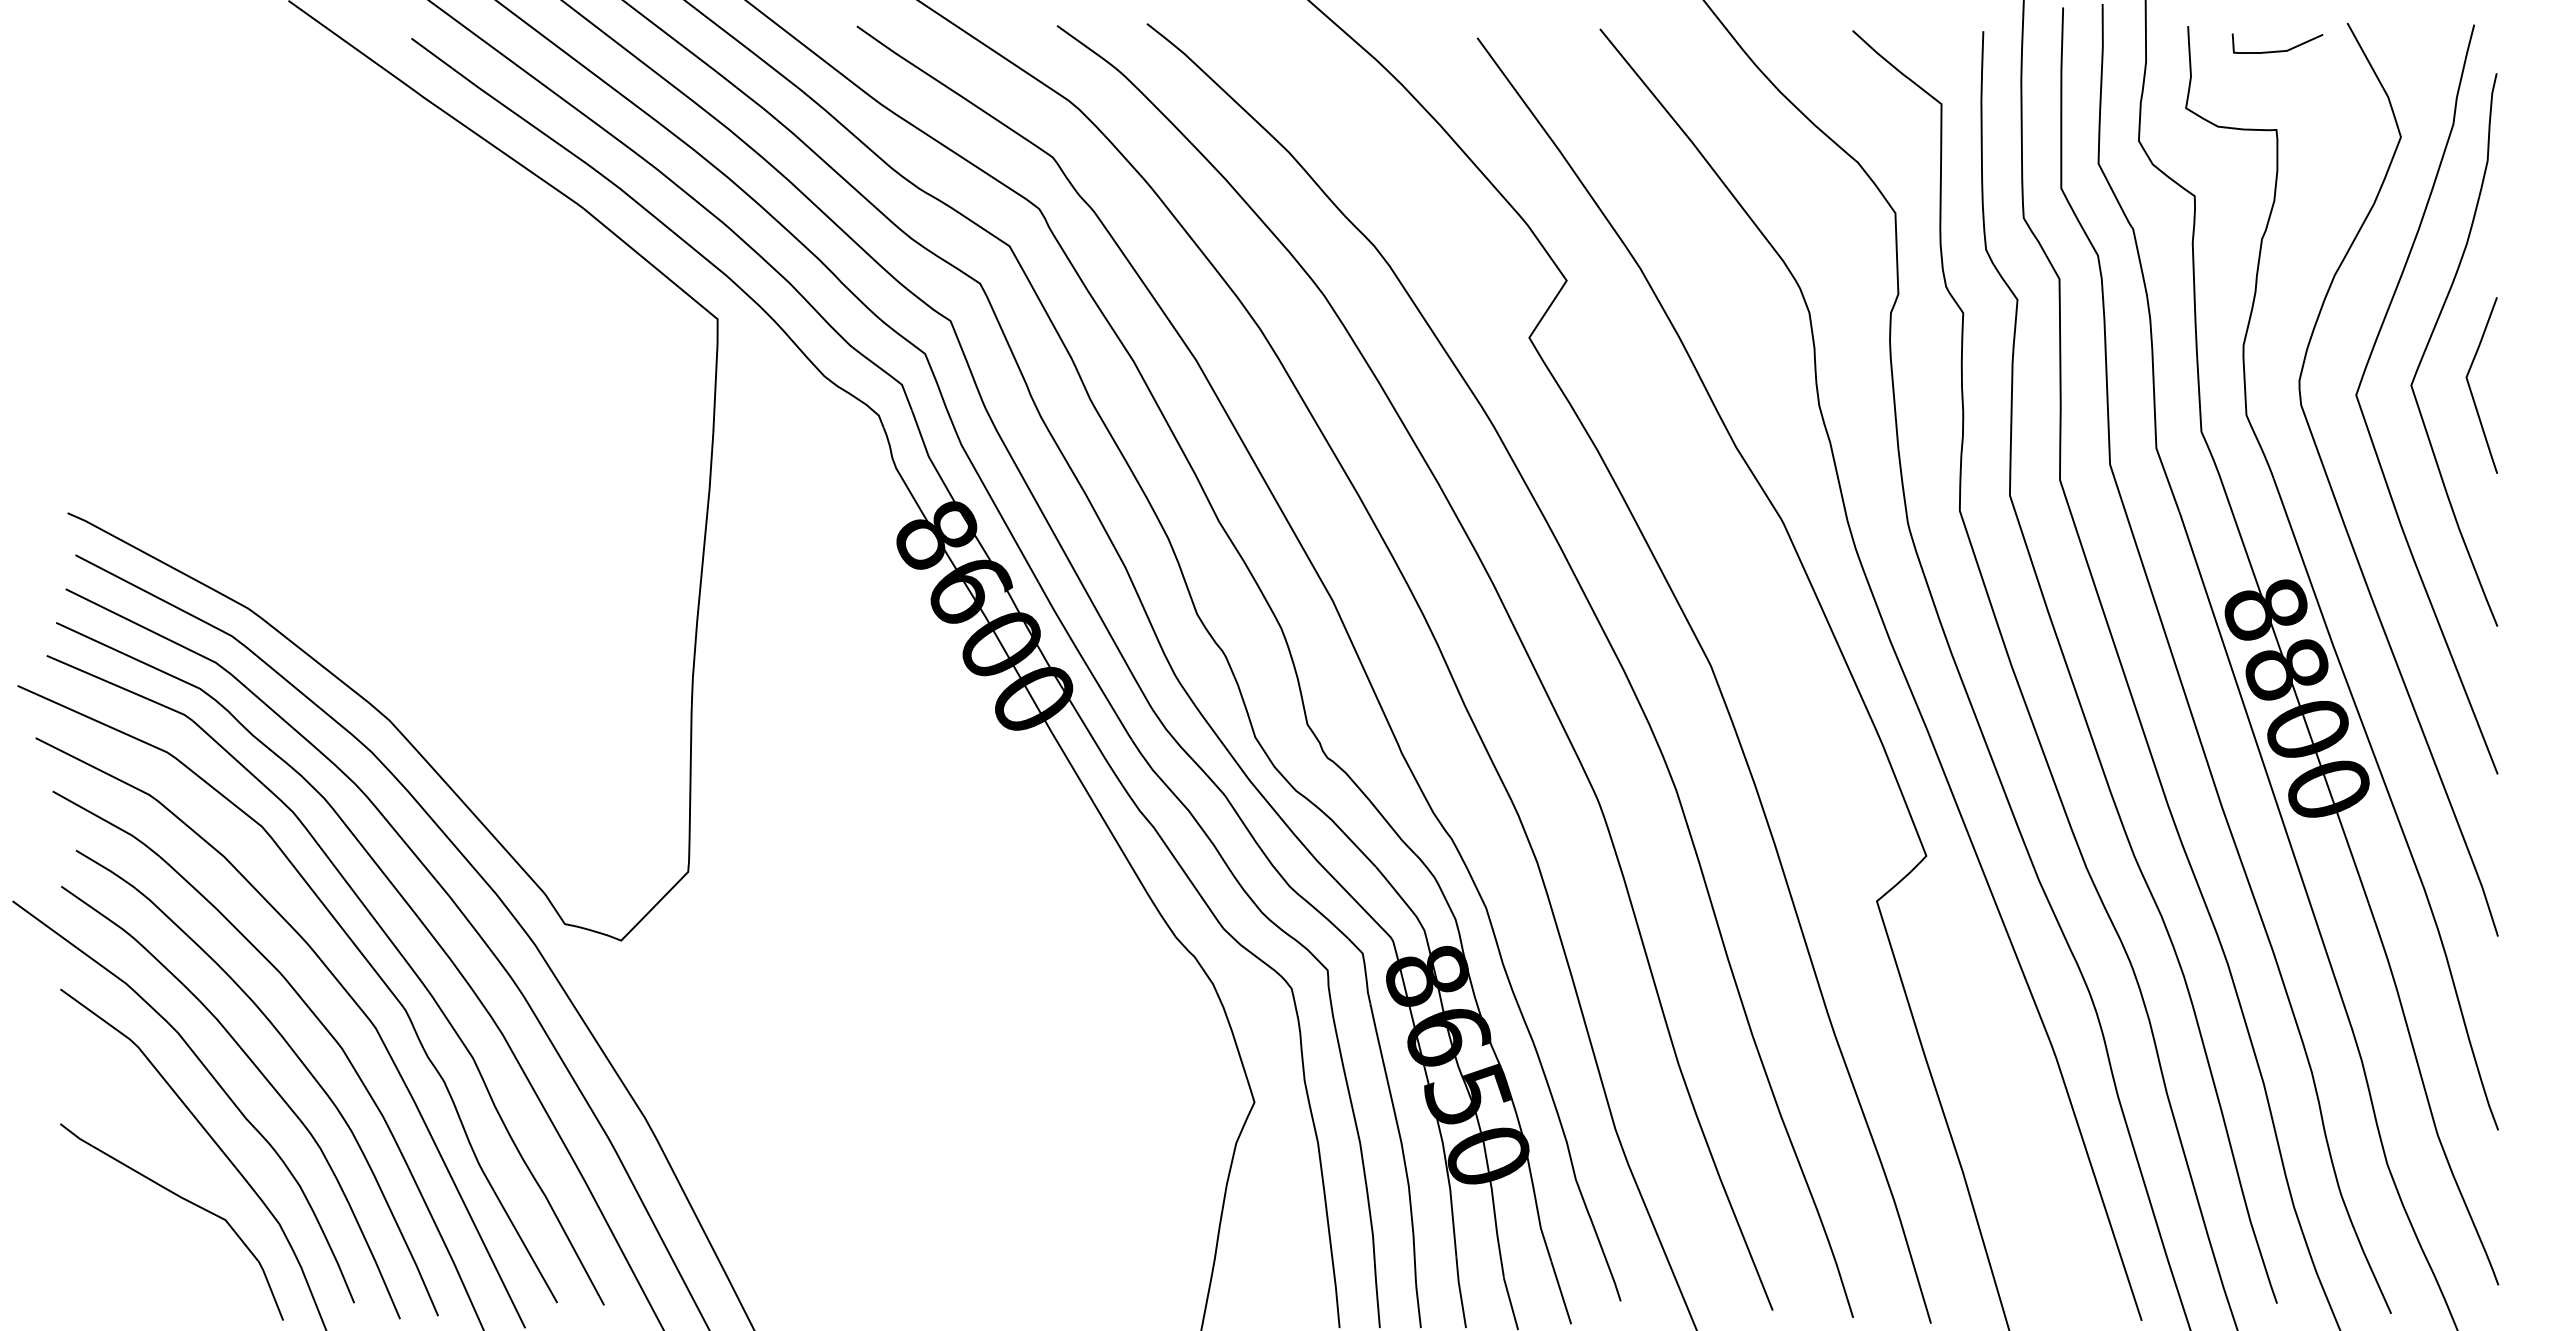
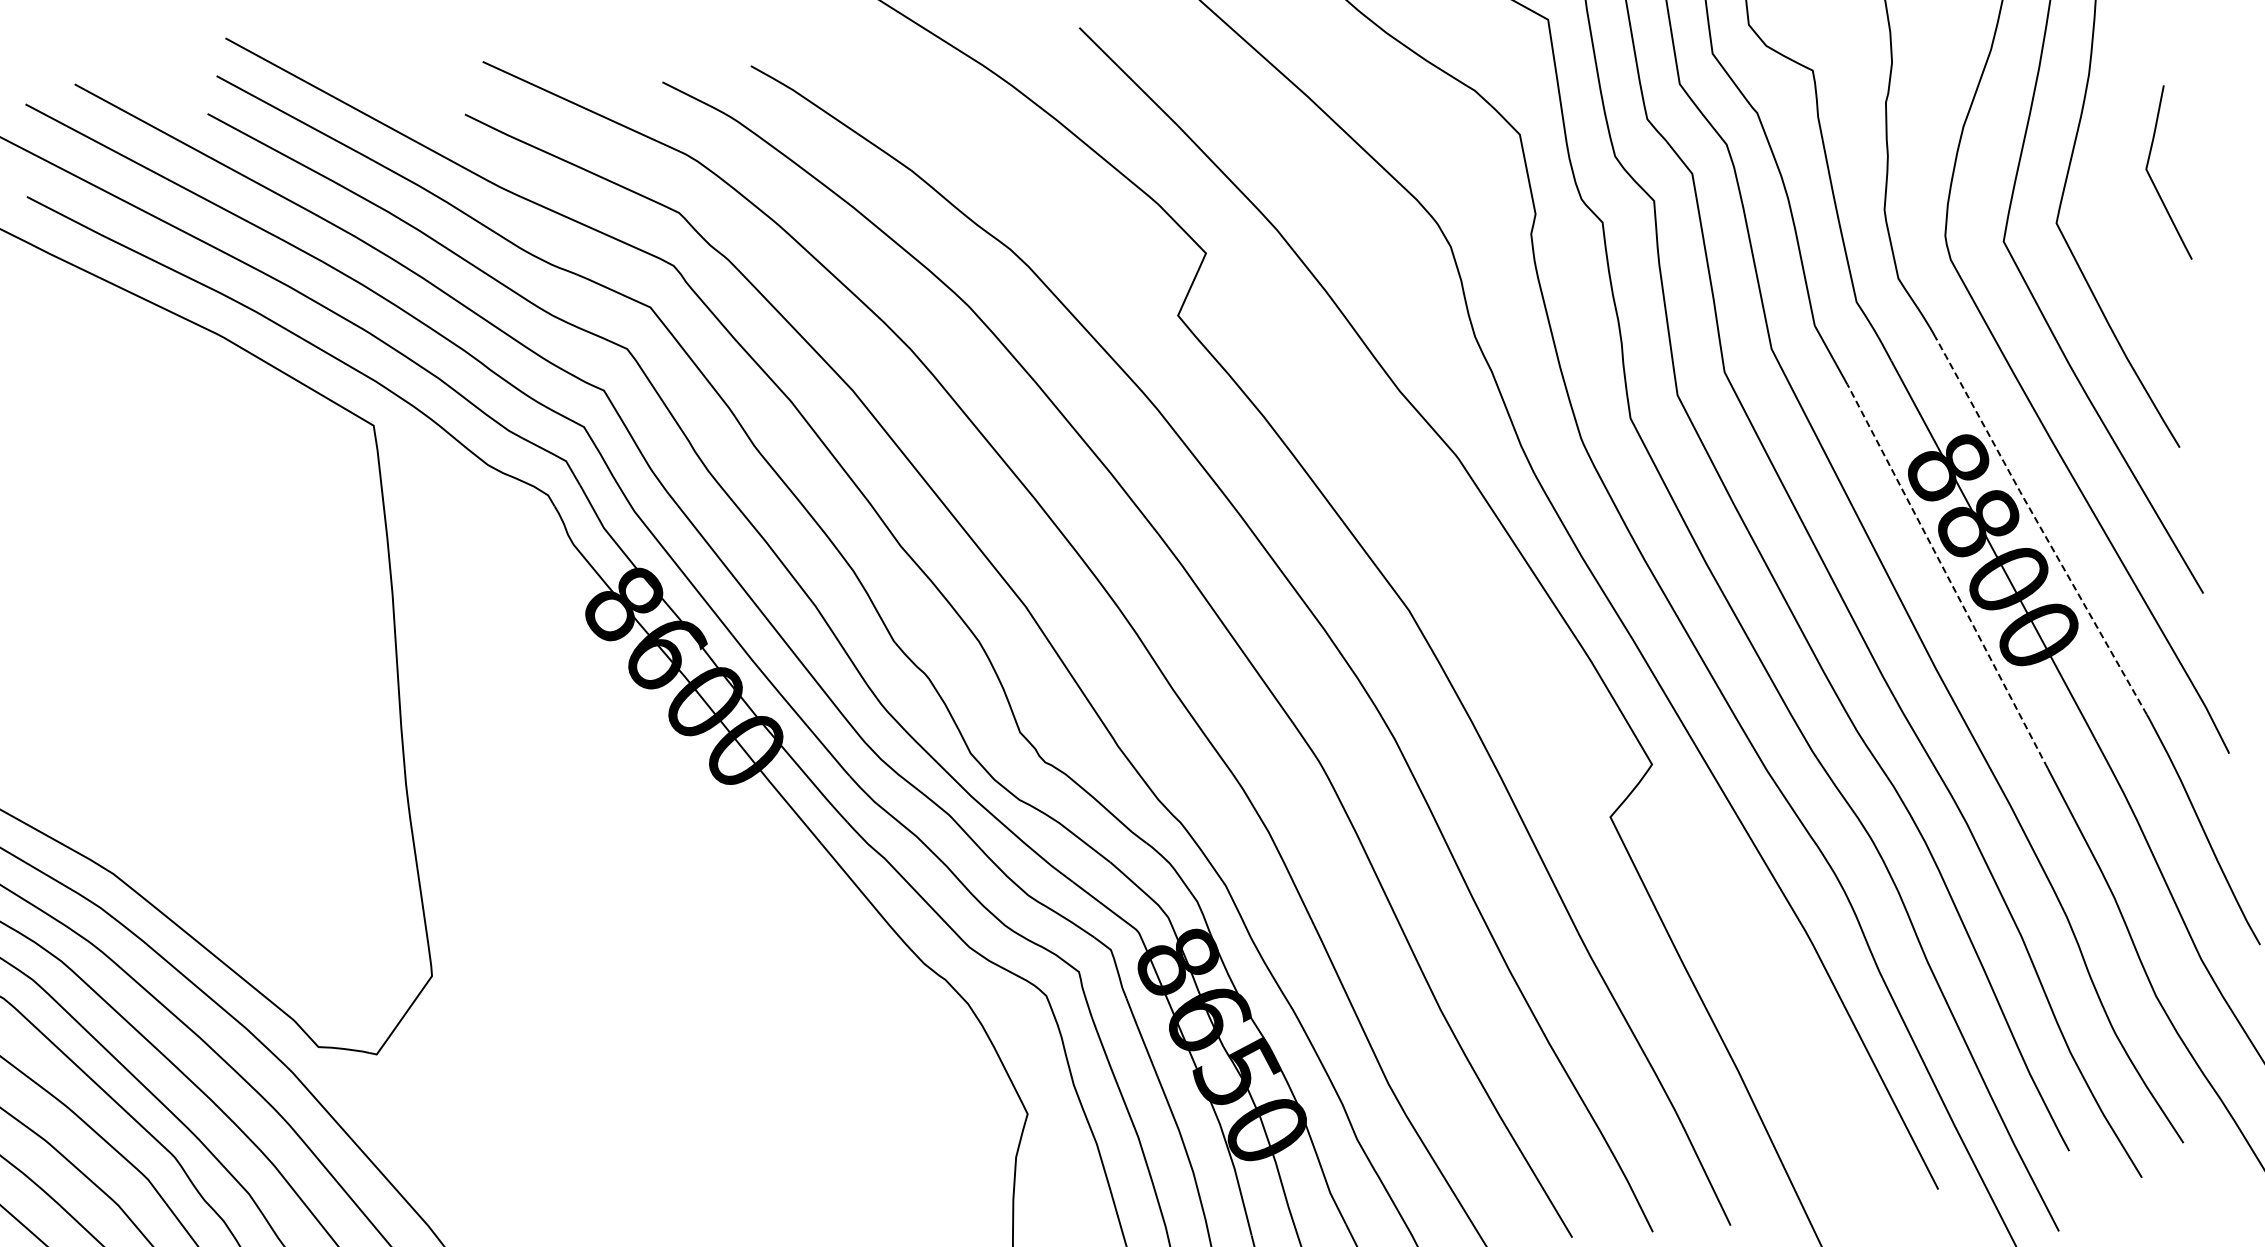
curve: (2471, 389) -> (2153, 180), moved
line: (2346, 680) -> (2039, 524), solid -> dashed
line: (2247, 715) -> (1946, 575), solid -> dashed

